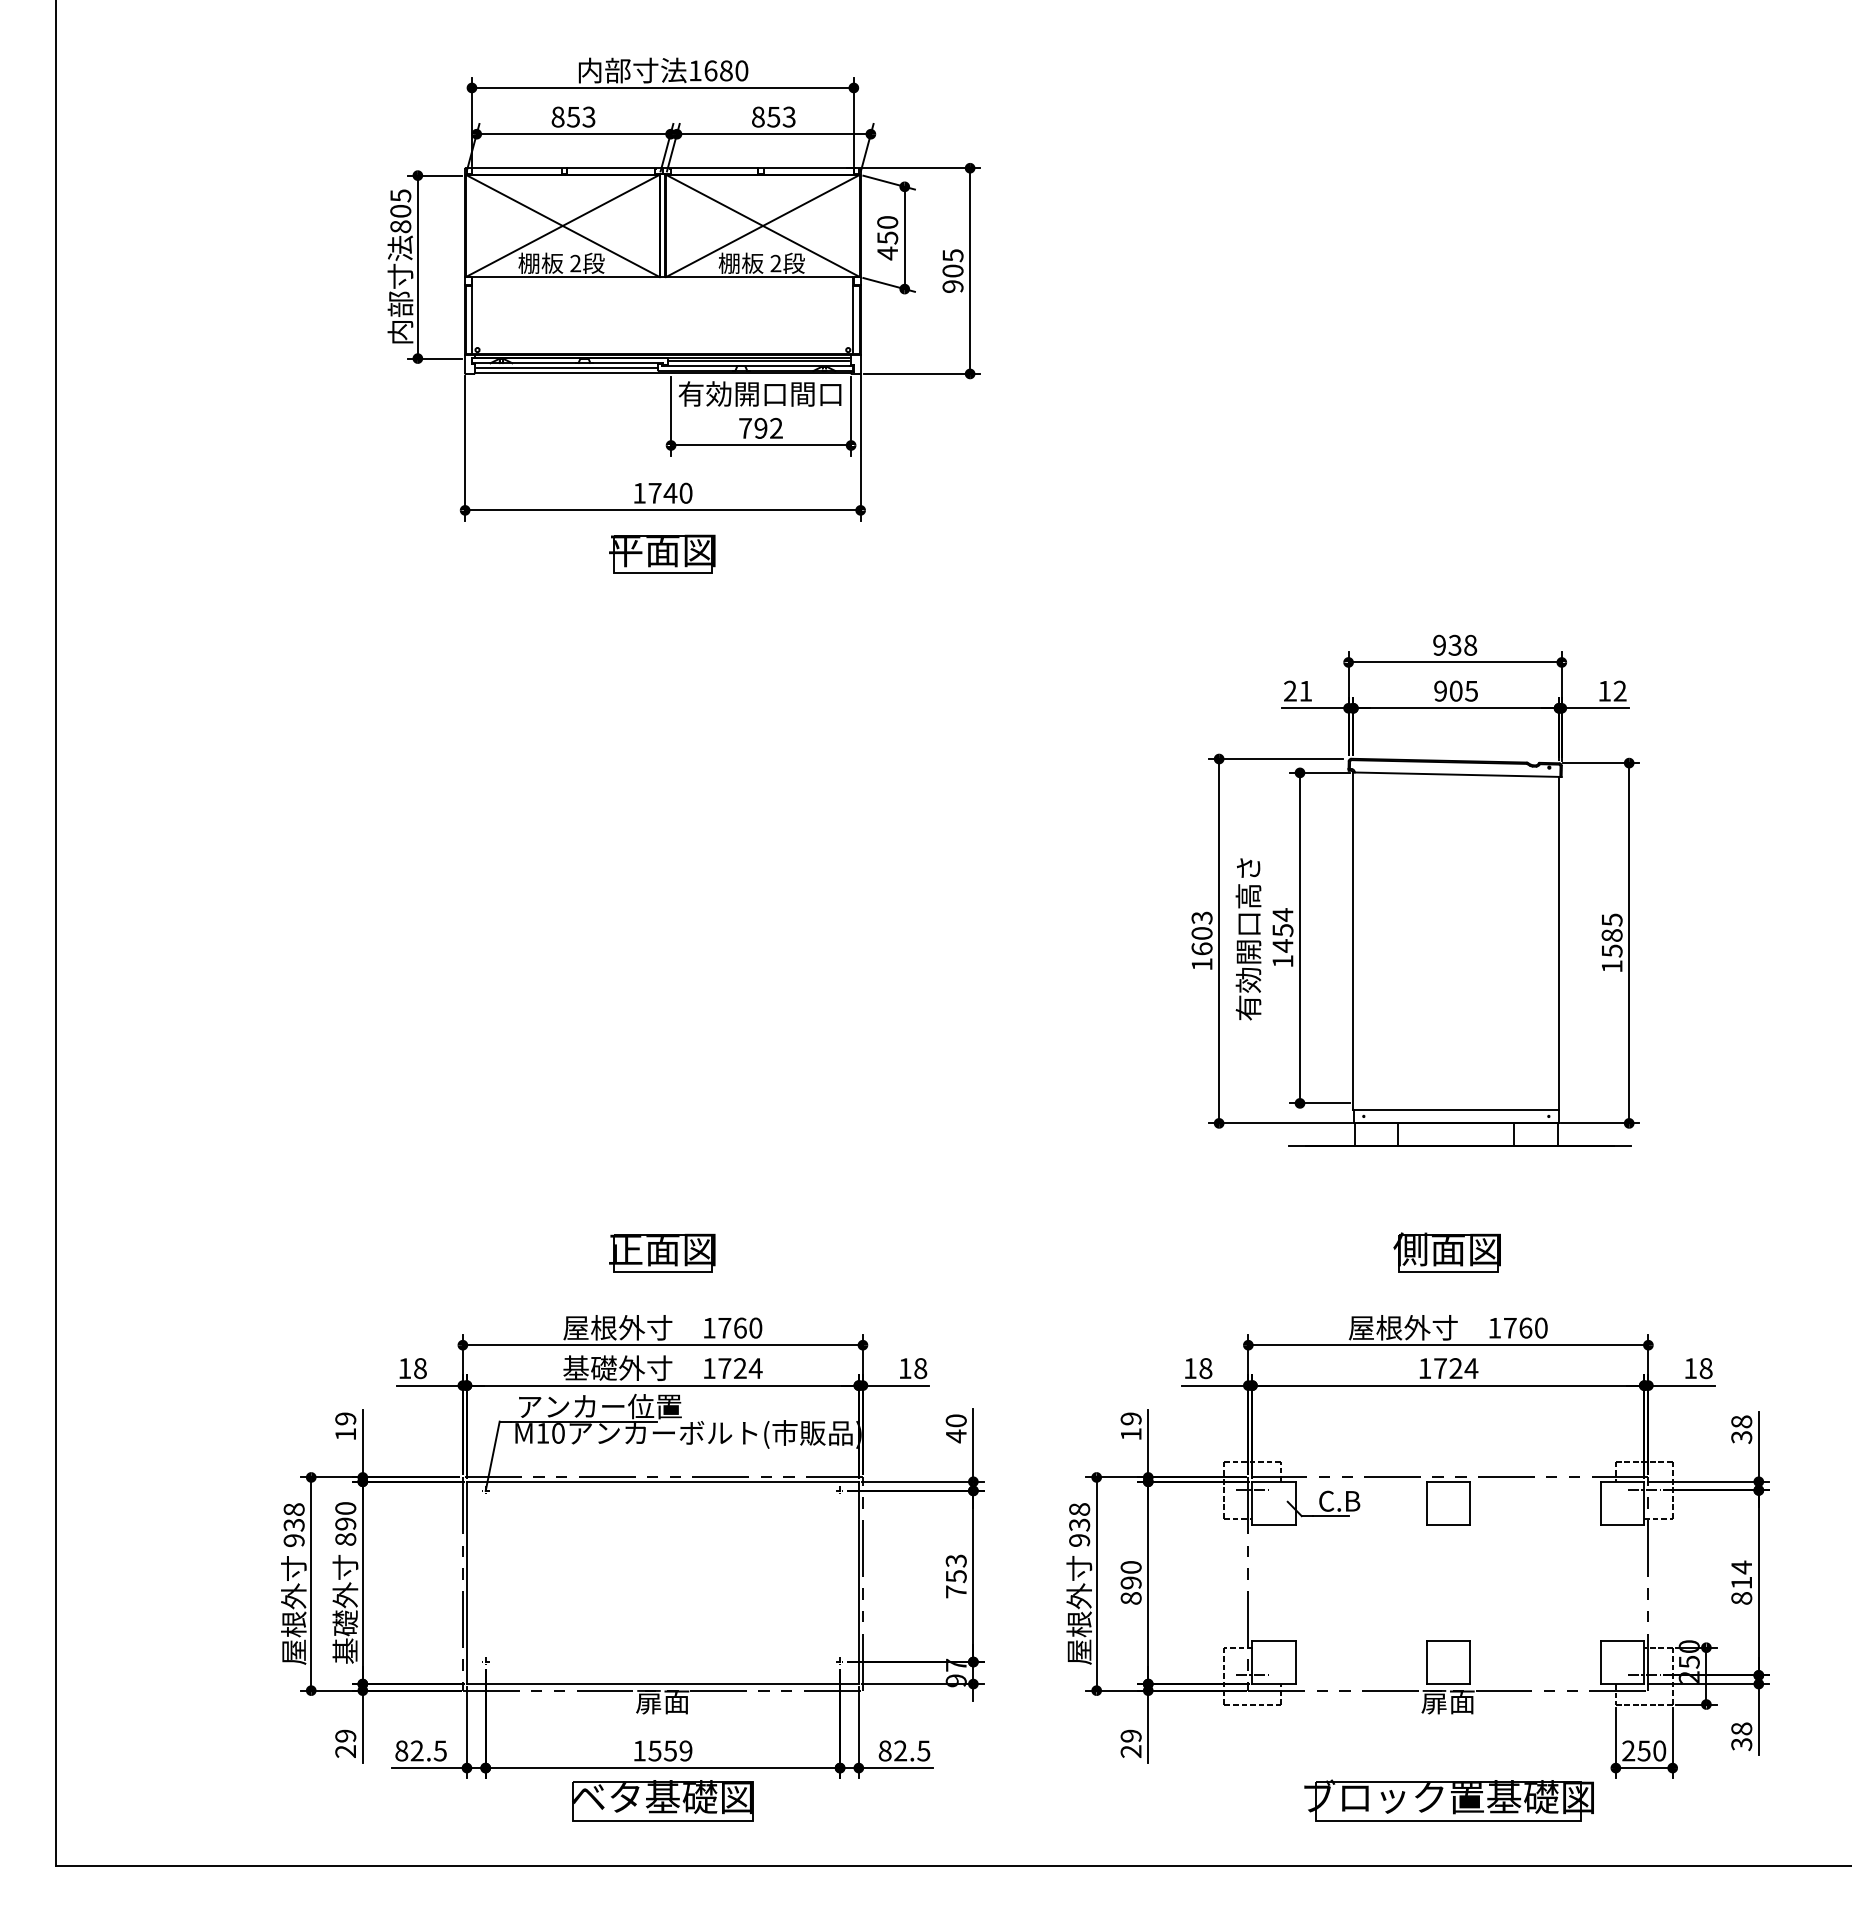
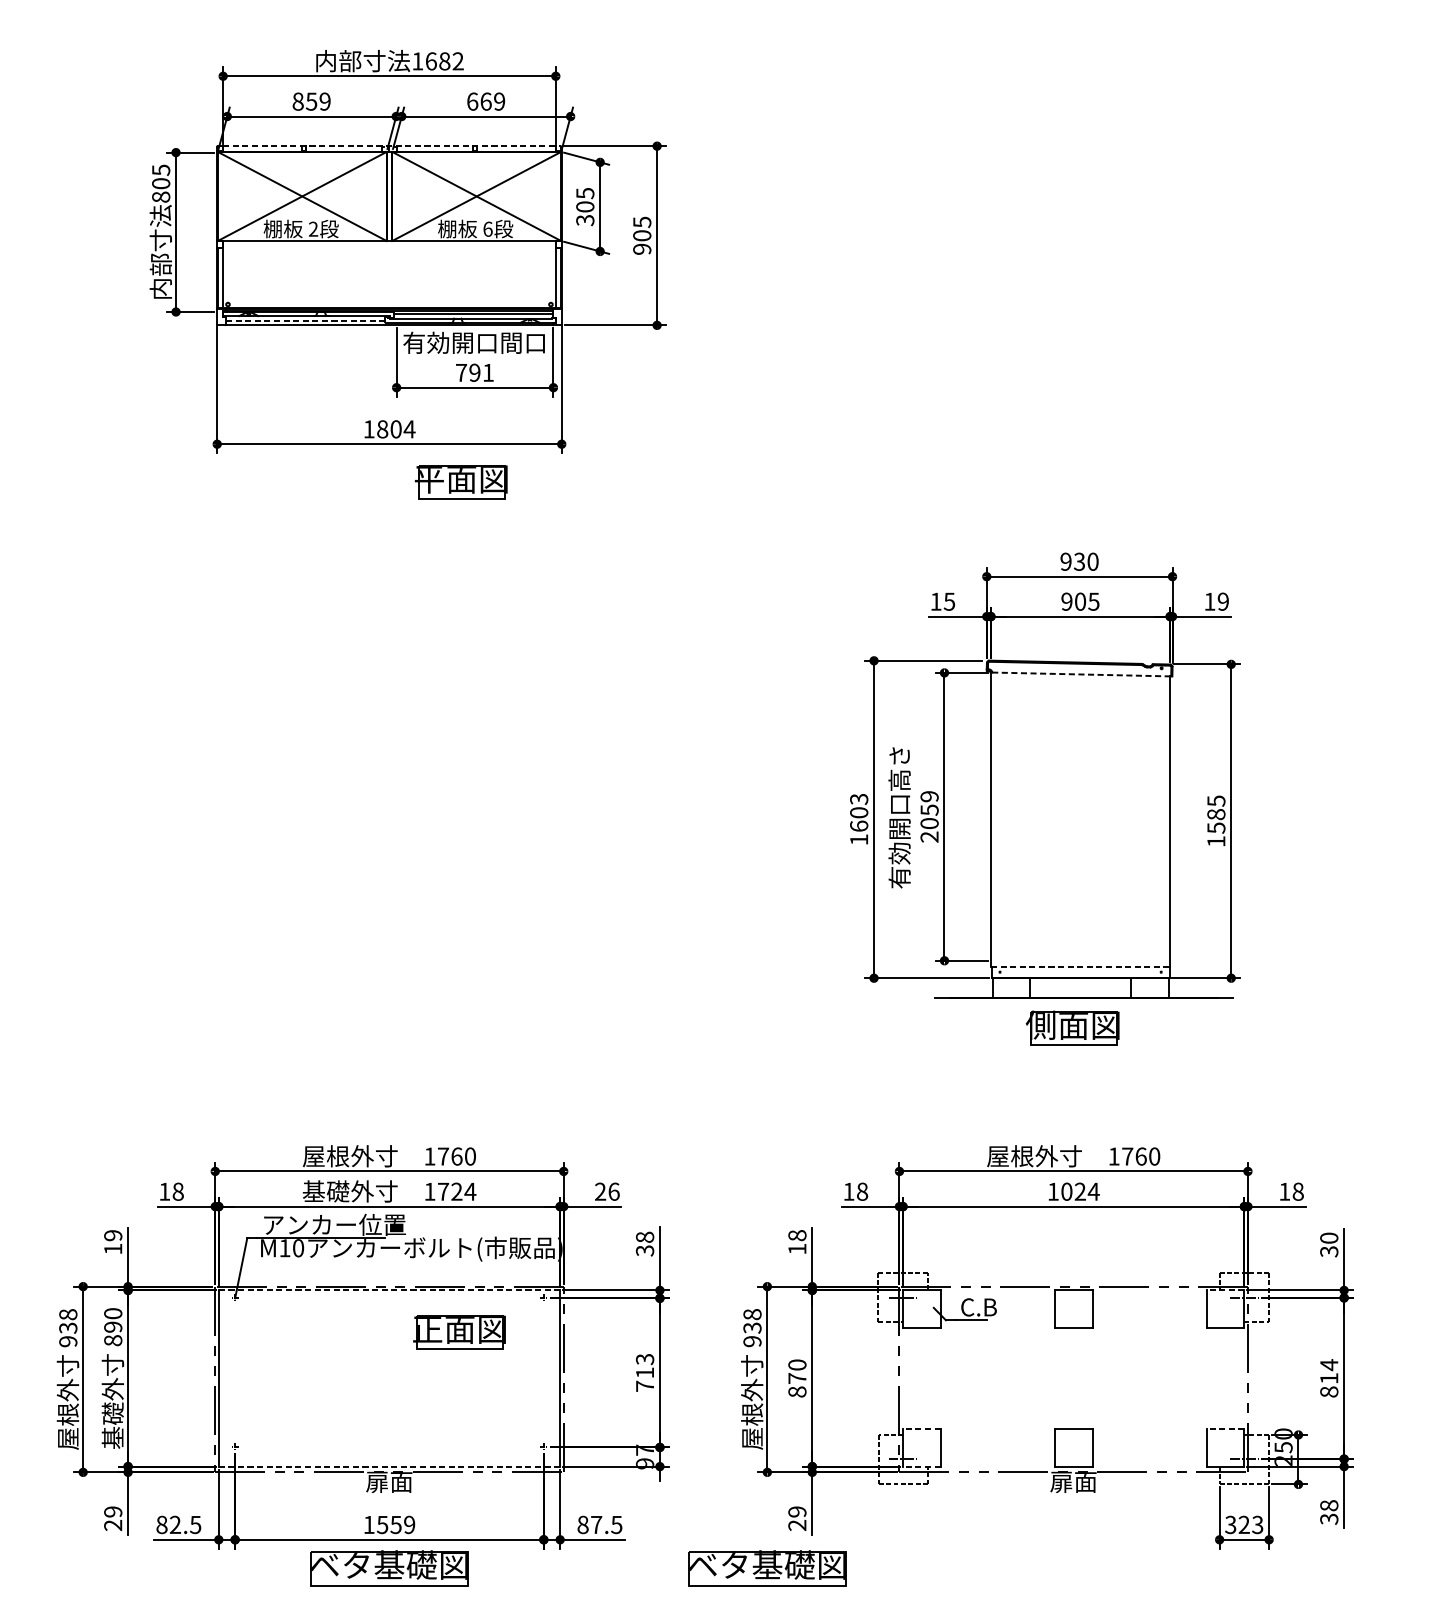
text: (741, 70) -> (457, 61), 1680 -> 1682
text: (588, 116) -> (324, 101), 853 -> 859
text: (773, 116) -> (485, 101), 853 -> 669
line: (665, 168) -> (391, 146), solid -> dashed
text: (887, 238) -> (585, 207), 450 -> 305
text: (775, 263) -> (487, 229), 2 -> 6
line: (567, 368) -> (306, 320), solid -> dashed
text: (776, 427) -> (488, 372), 792 -> 791
text: (670, 492) -> (396, 428), 1740 -> 1804
part: (662, 553) -> (461, 481), moved
text: (1470, 645) -> (1092, 561), 938 -> 930
text: (1298, 690) -> (943, 601), 21 -> 15
text: (1619, 691) -> (1222, 602), 12 -> 19
line: (1458, 774) -> (1082, 674), solid -> dashed
text: (1282, 937) -> (929, 816), 1454 -> 2059
line: (1456, 1110) -> (1080, 966), solid -> dashed
part: (662, 1252) -> (459, 1331), moved
part: (1446, 1252) -> (1072, 1027), moved
text: (912, 1368) -> (606, 1191), 18 -> 26
text: (1440, 1368) -> (1066, 1191), 1724 -> 1024
text: (1130, 1418) -> (796, 1235), 19 -> 18
text: (1741, 1421) -> (1329, 1237), 38 -> 30
text: (955, 1428) -> (644, 1244), 40 -> 38
line: (662, 1481) -> (389, 1290), solid -> dashed
line: (1622, 1481) -> (1225, 1290), solid -> dashed
text: (956, 1576) -> (645, 1372), 753 -> 713
text: (1130, 1582) -> (796, 1378), 890 -> 870
line: (1274, 1640) -> (922, 1428), solid -> dashed
line: (1622, 1640) -> (1225, 1428), solid -> dashed
line: (662, 1684) -> (389, 1467), solid -> dashed
line: (1274, 1684) -> (922, 1467), solid -> dashed
text: (900, 1750) -> (596, 1524), 82.5 -> 87.5
text: (1644, 1750) -> (1244, 1524), 250 -> 323
part: (1096, 1800) -> (767, 1568), added
part: (1448, 1800) -> (1073, 1568), removed

